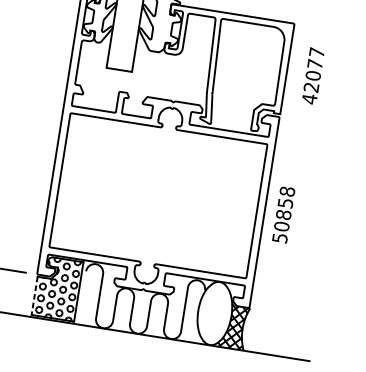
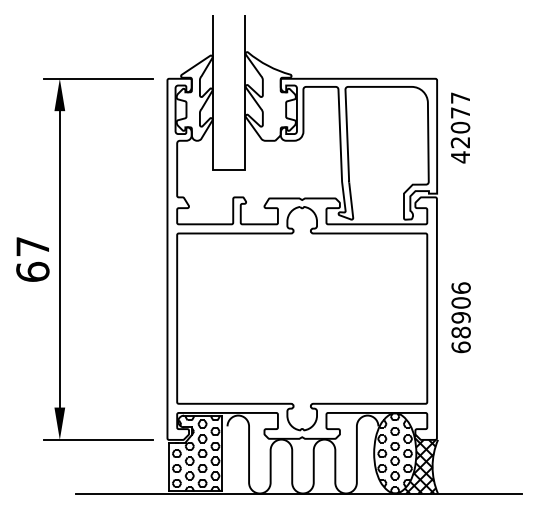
text: (313, 75) -> (460, 127), moved
text: (283, 214) -> (460, 317), 50858 -> 68906
line: (34, 296) -> (168, 467), dashed -> solid
hatch: (215, 312) -> (395, 452), added

